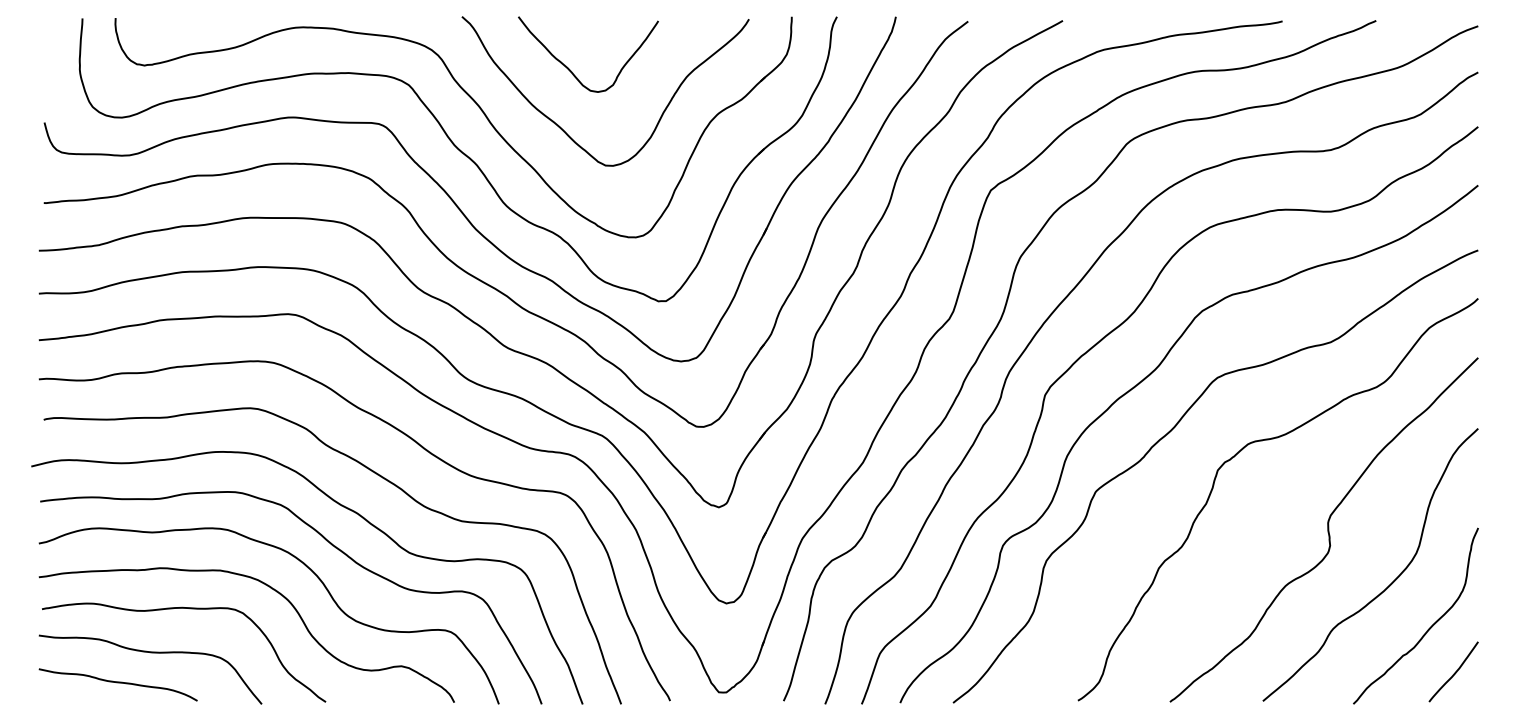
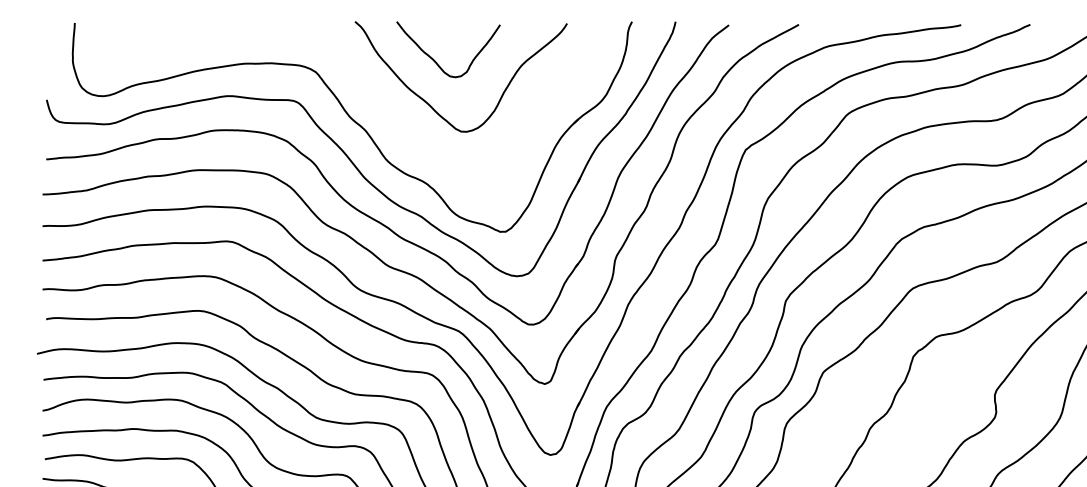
part: (477, 106) -> (366, 87), removed

